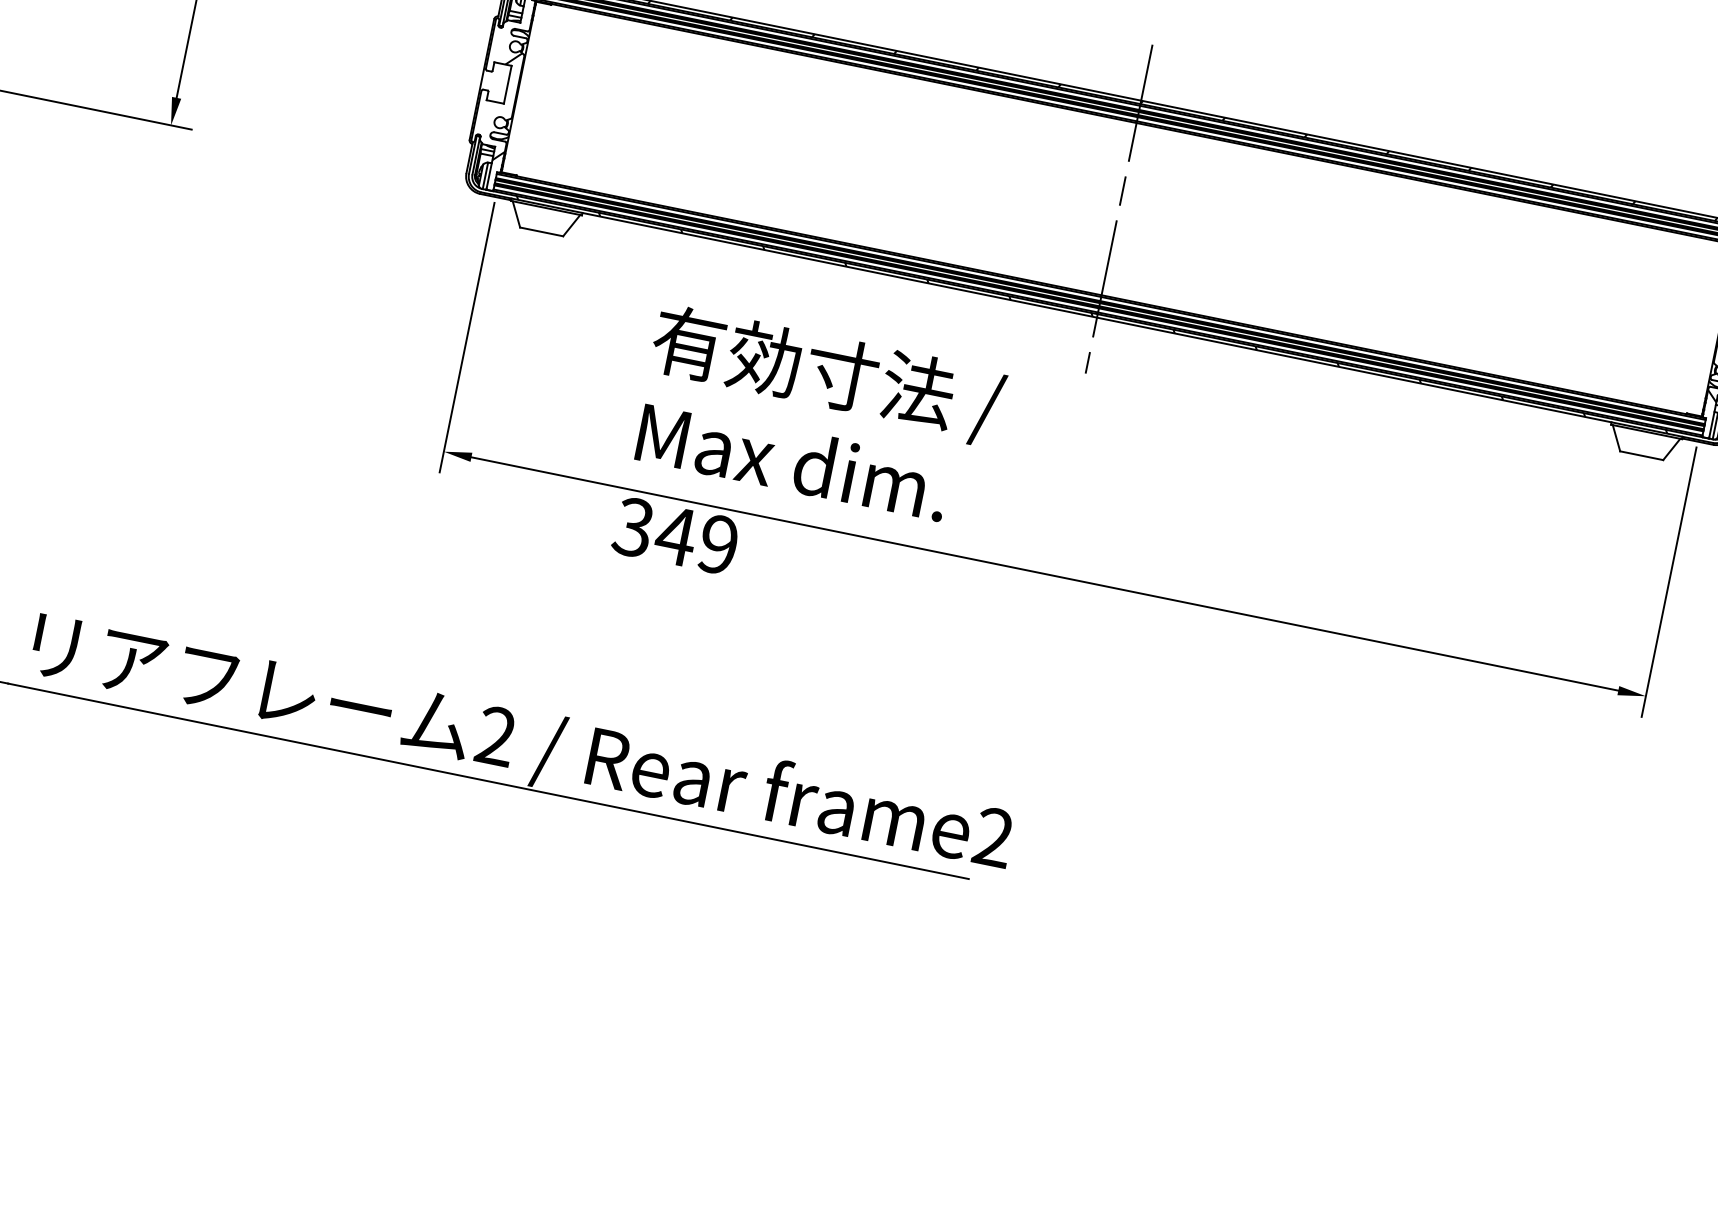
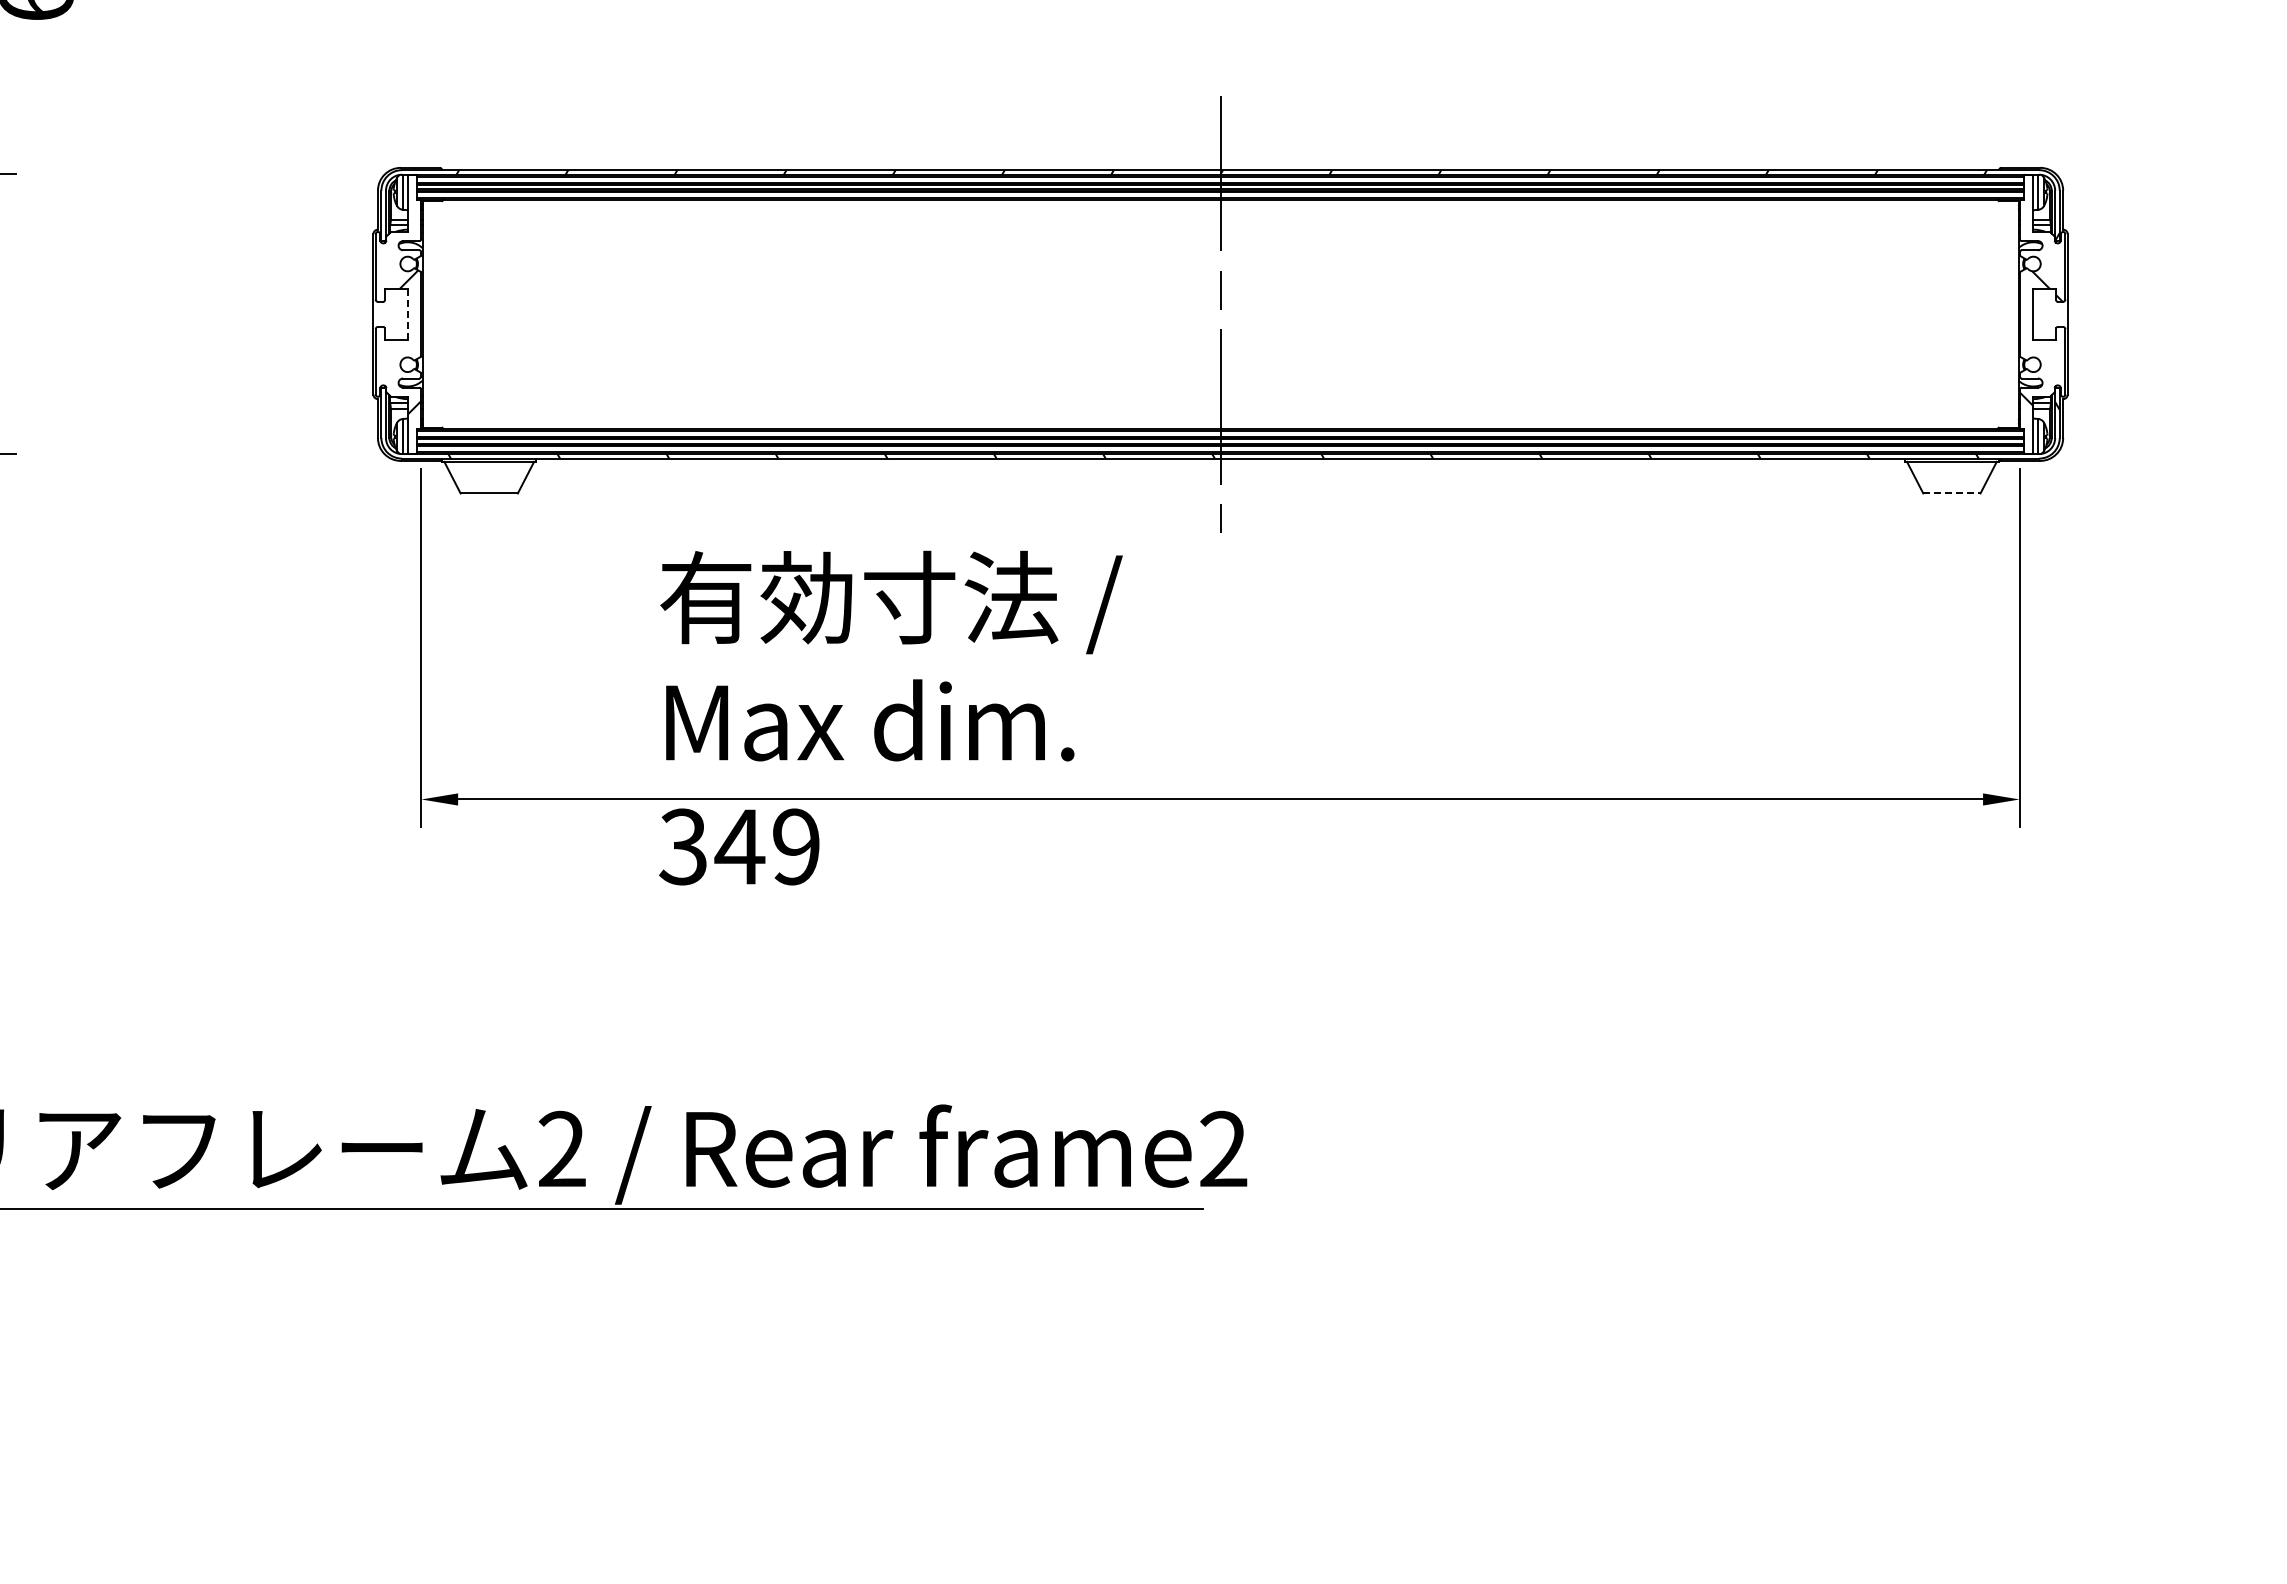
line: (507, 84) -> (407, 314), solid -> dashed
line: (1641, 455) -> (1951, 493), solid -> dashed

